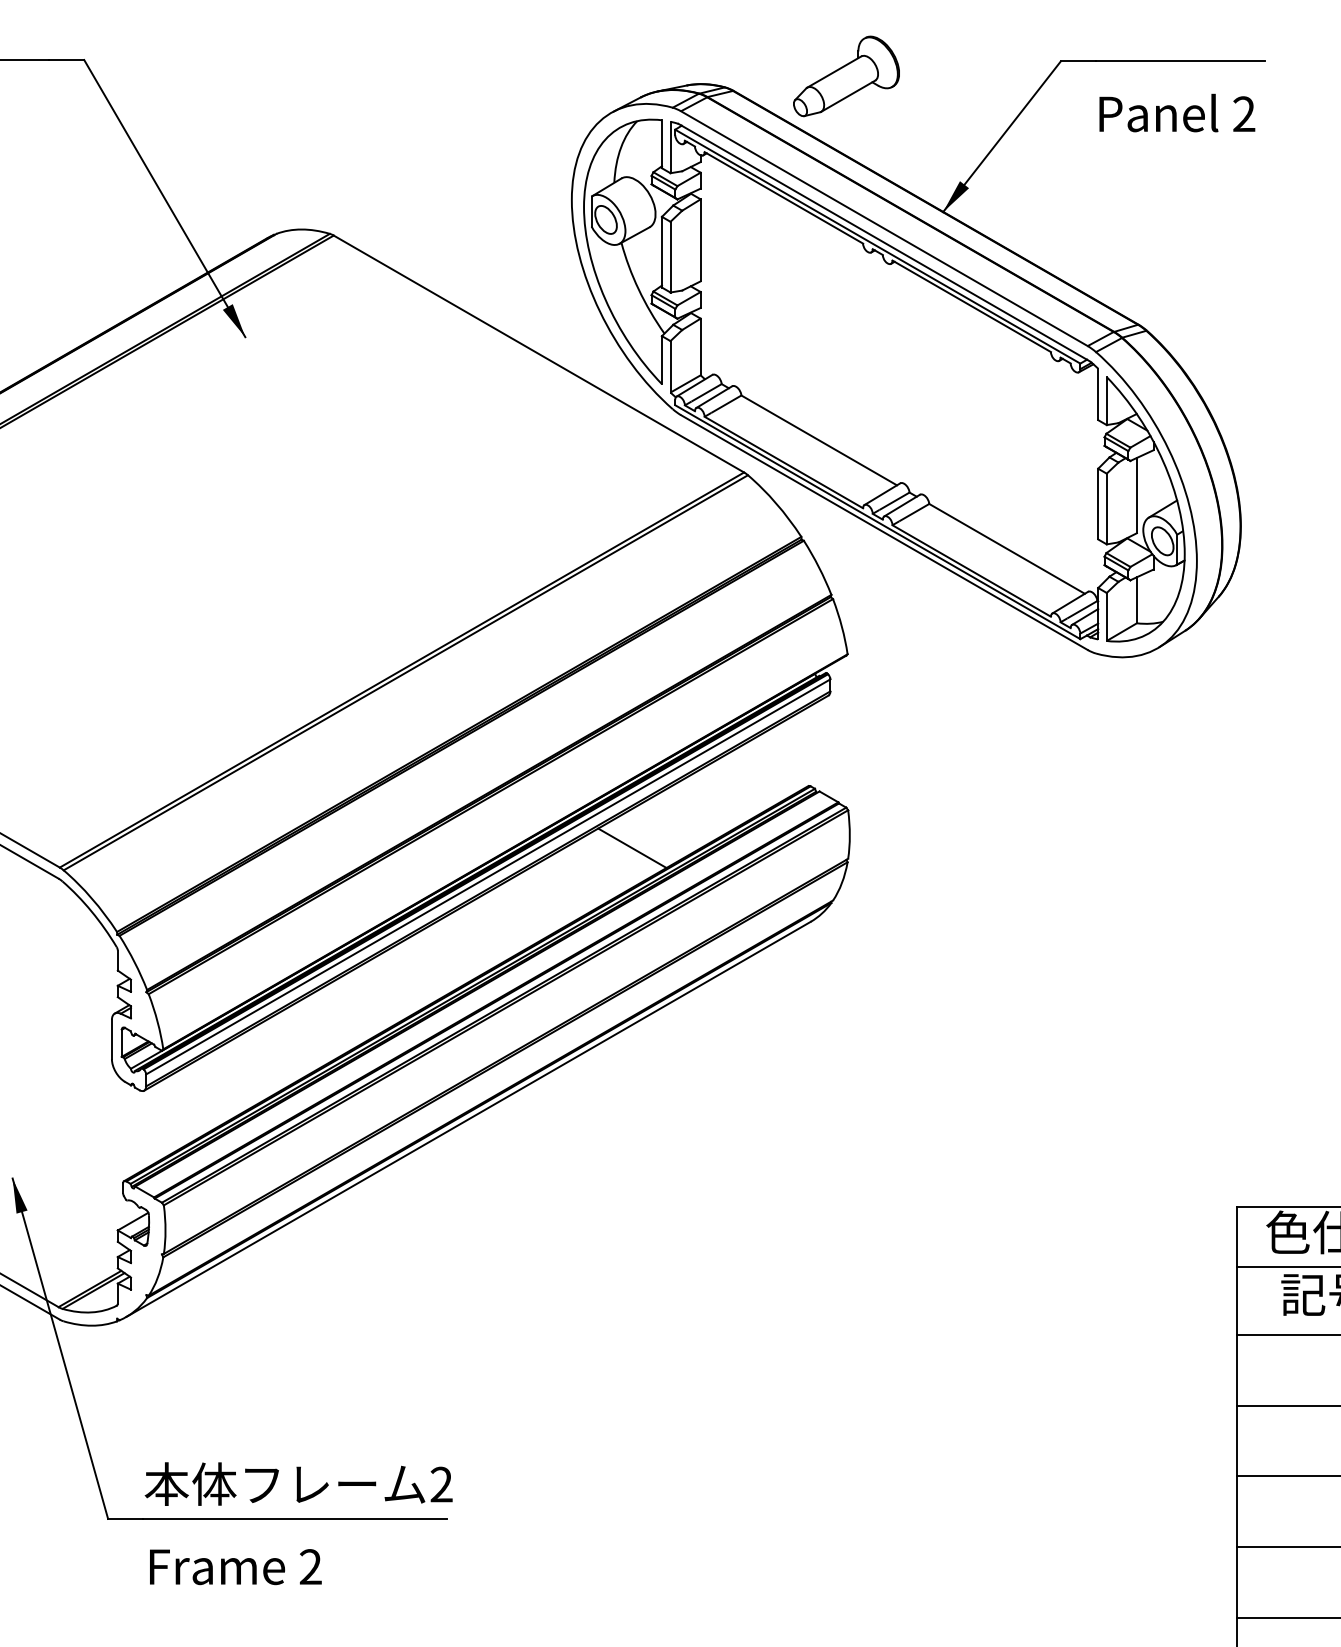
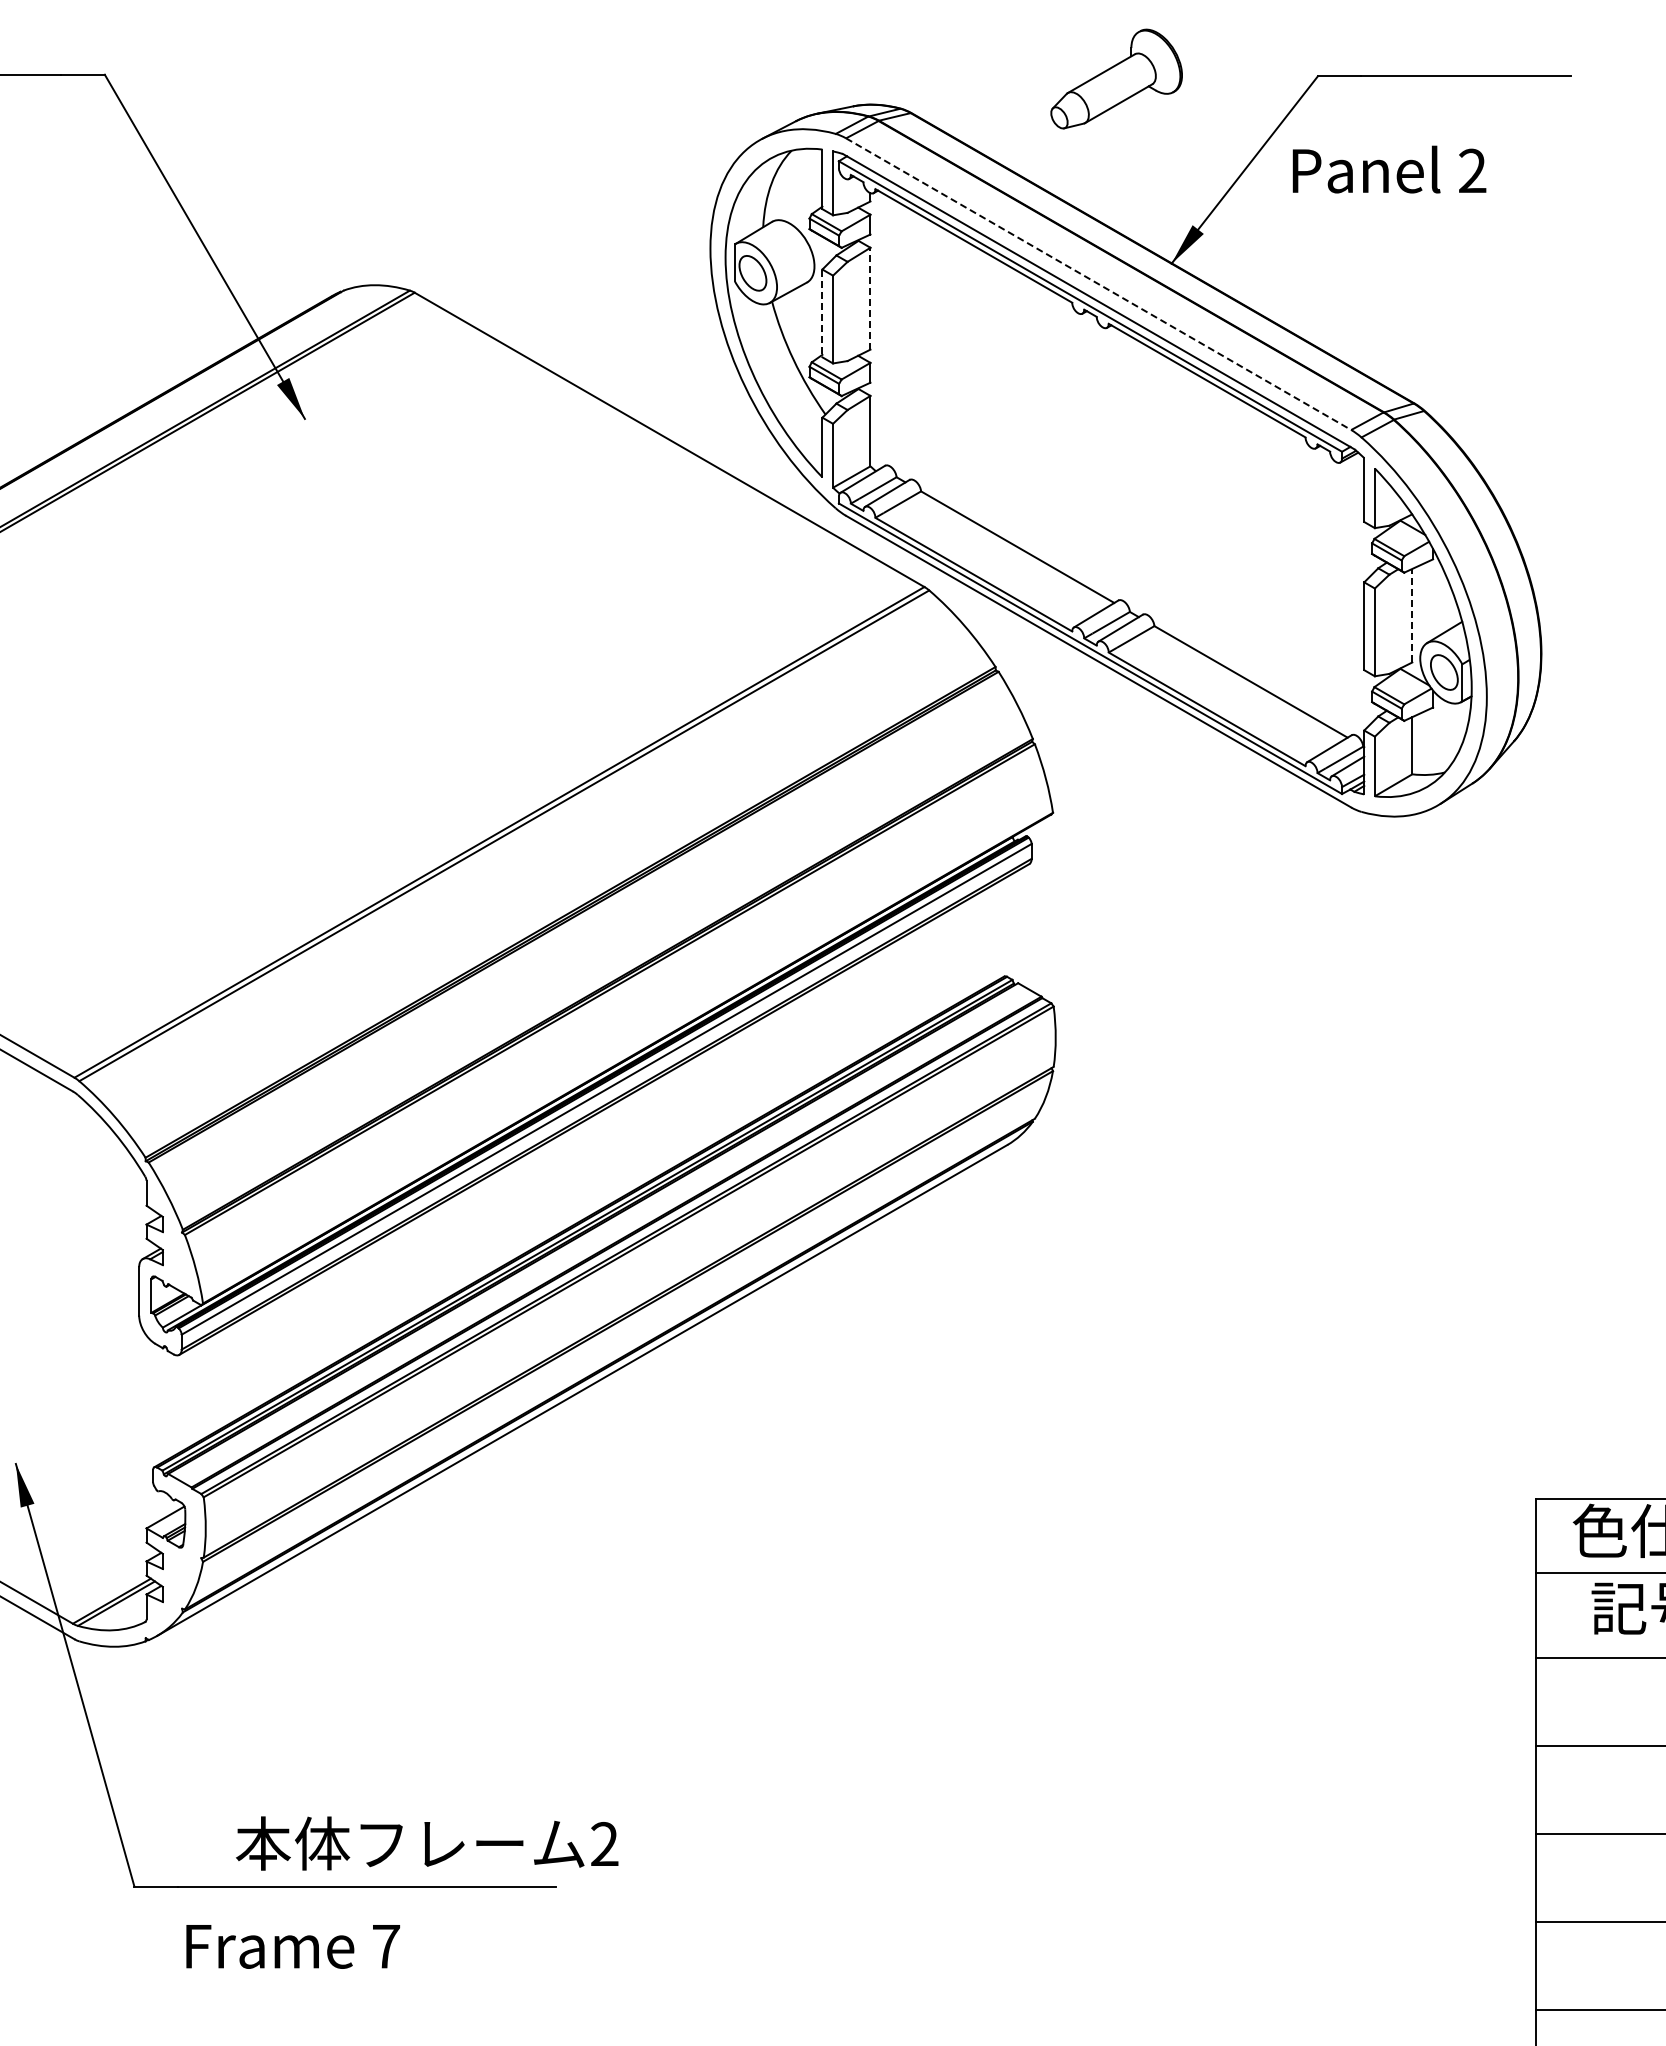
part: (846, 75) -> (1116, 78), moved
text: (1177, 112) -> (1389, 169), moved
line: (884, 228) -> (1098, 284), solid -> dashed
line: (700, 240) -> (870, 298), solid -> dashed
line: (662, 252) -> (822, 313), solid -> dashed
line: (1137, 495) -> (1412, 615), solid -> dashed
line: (632, 848) -> (785, 1053), removed
text: (298, 1484) -> (427, 1843), moved
text: (311, 1567) -> (386, 1946), 2 -> 7

